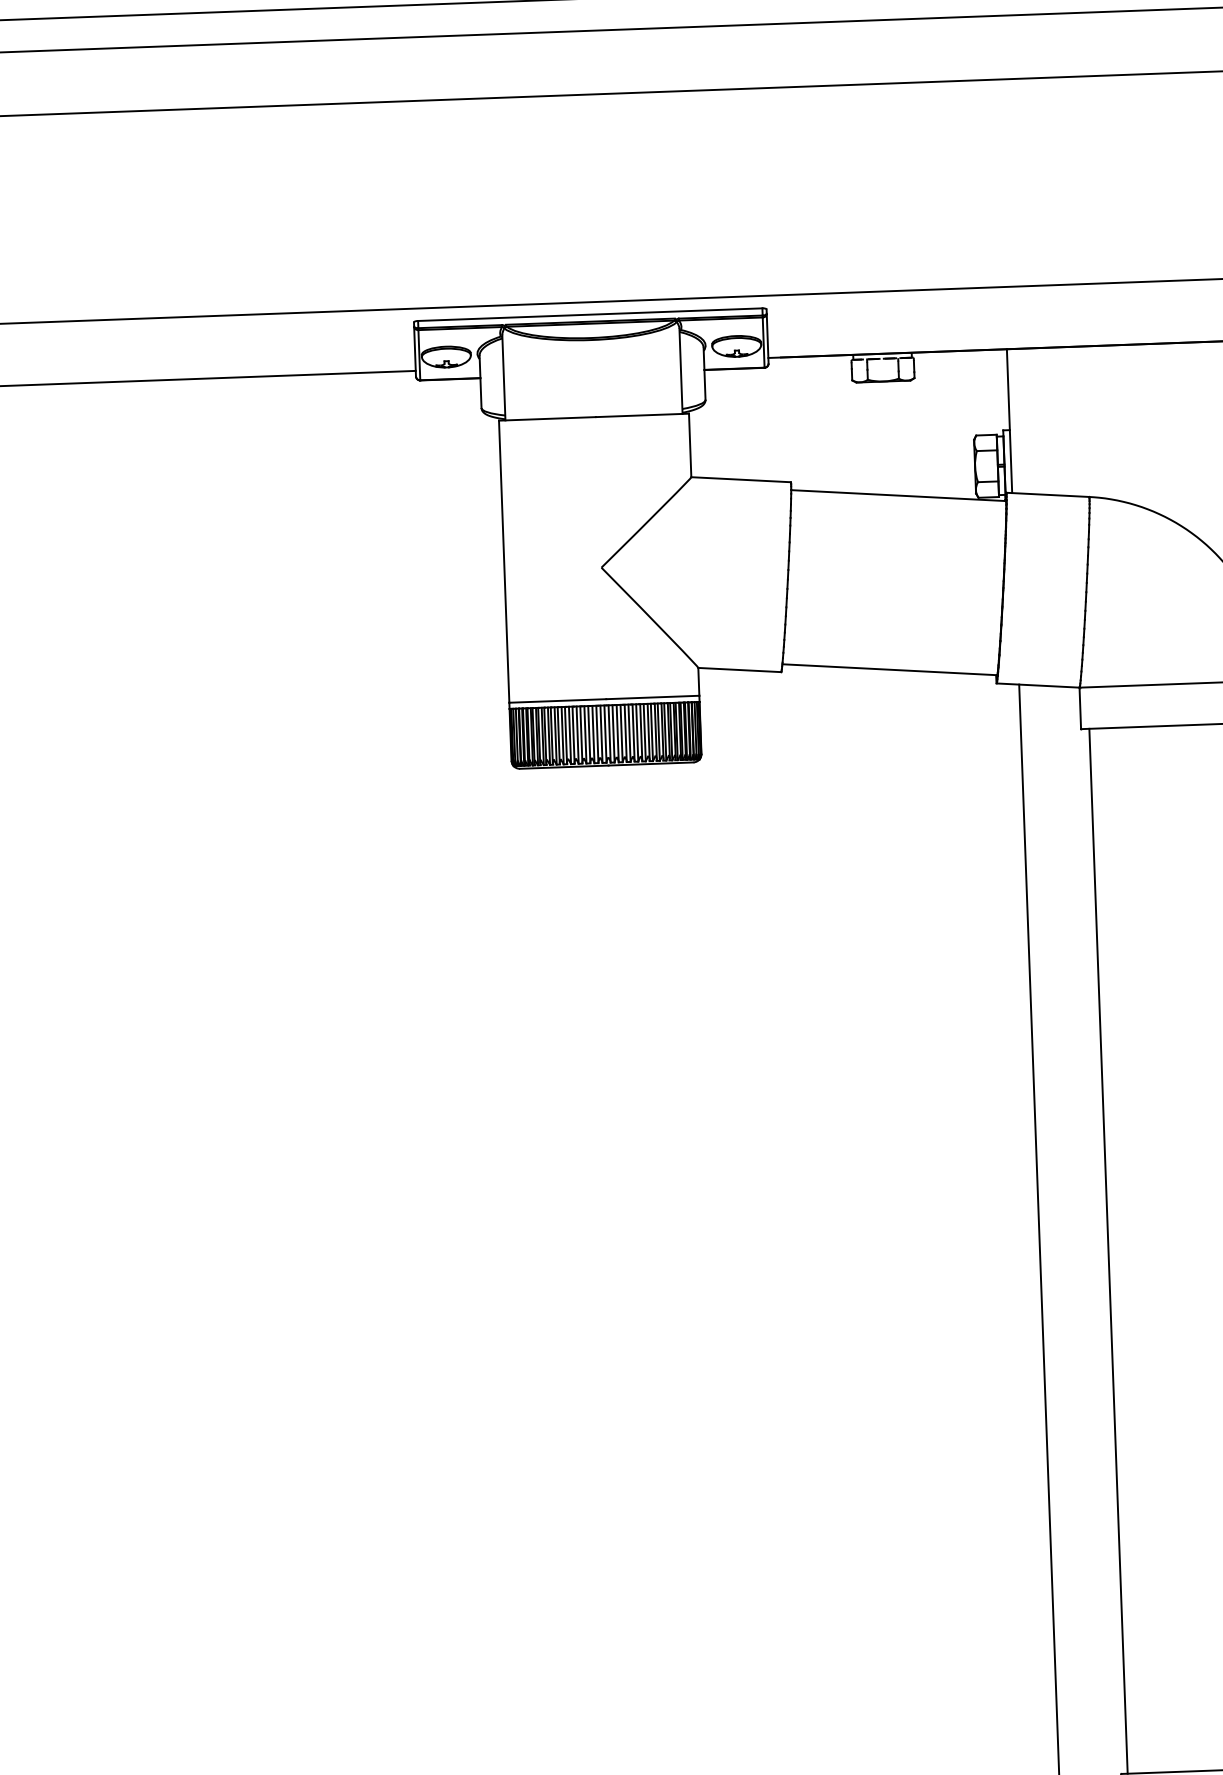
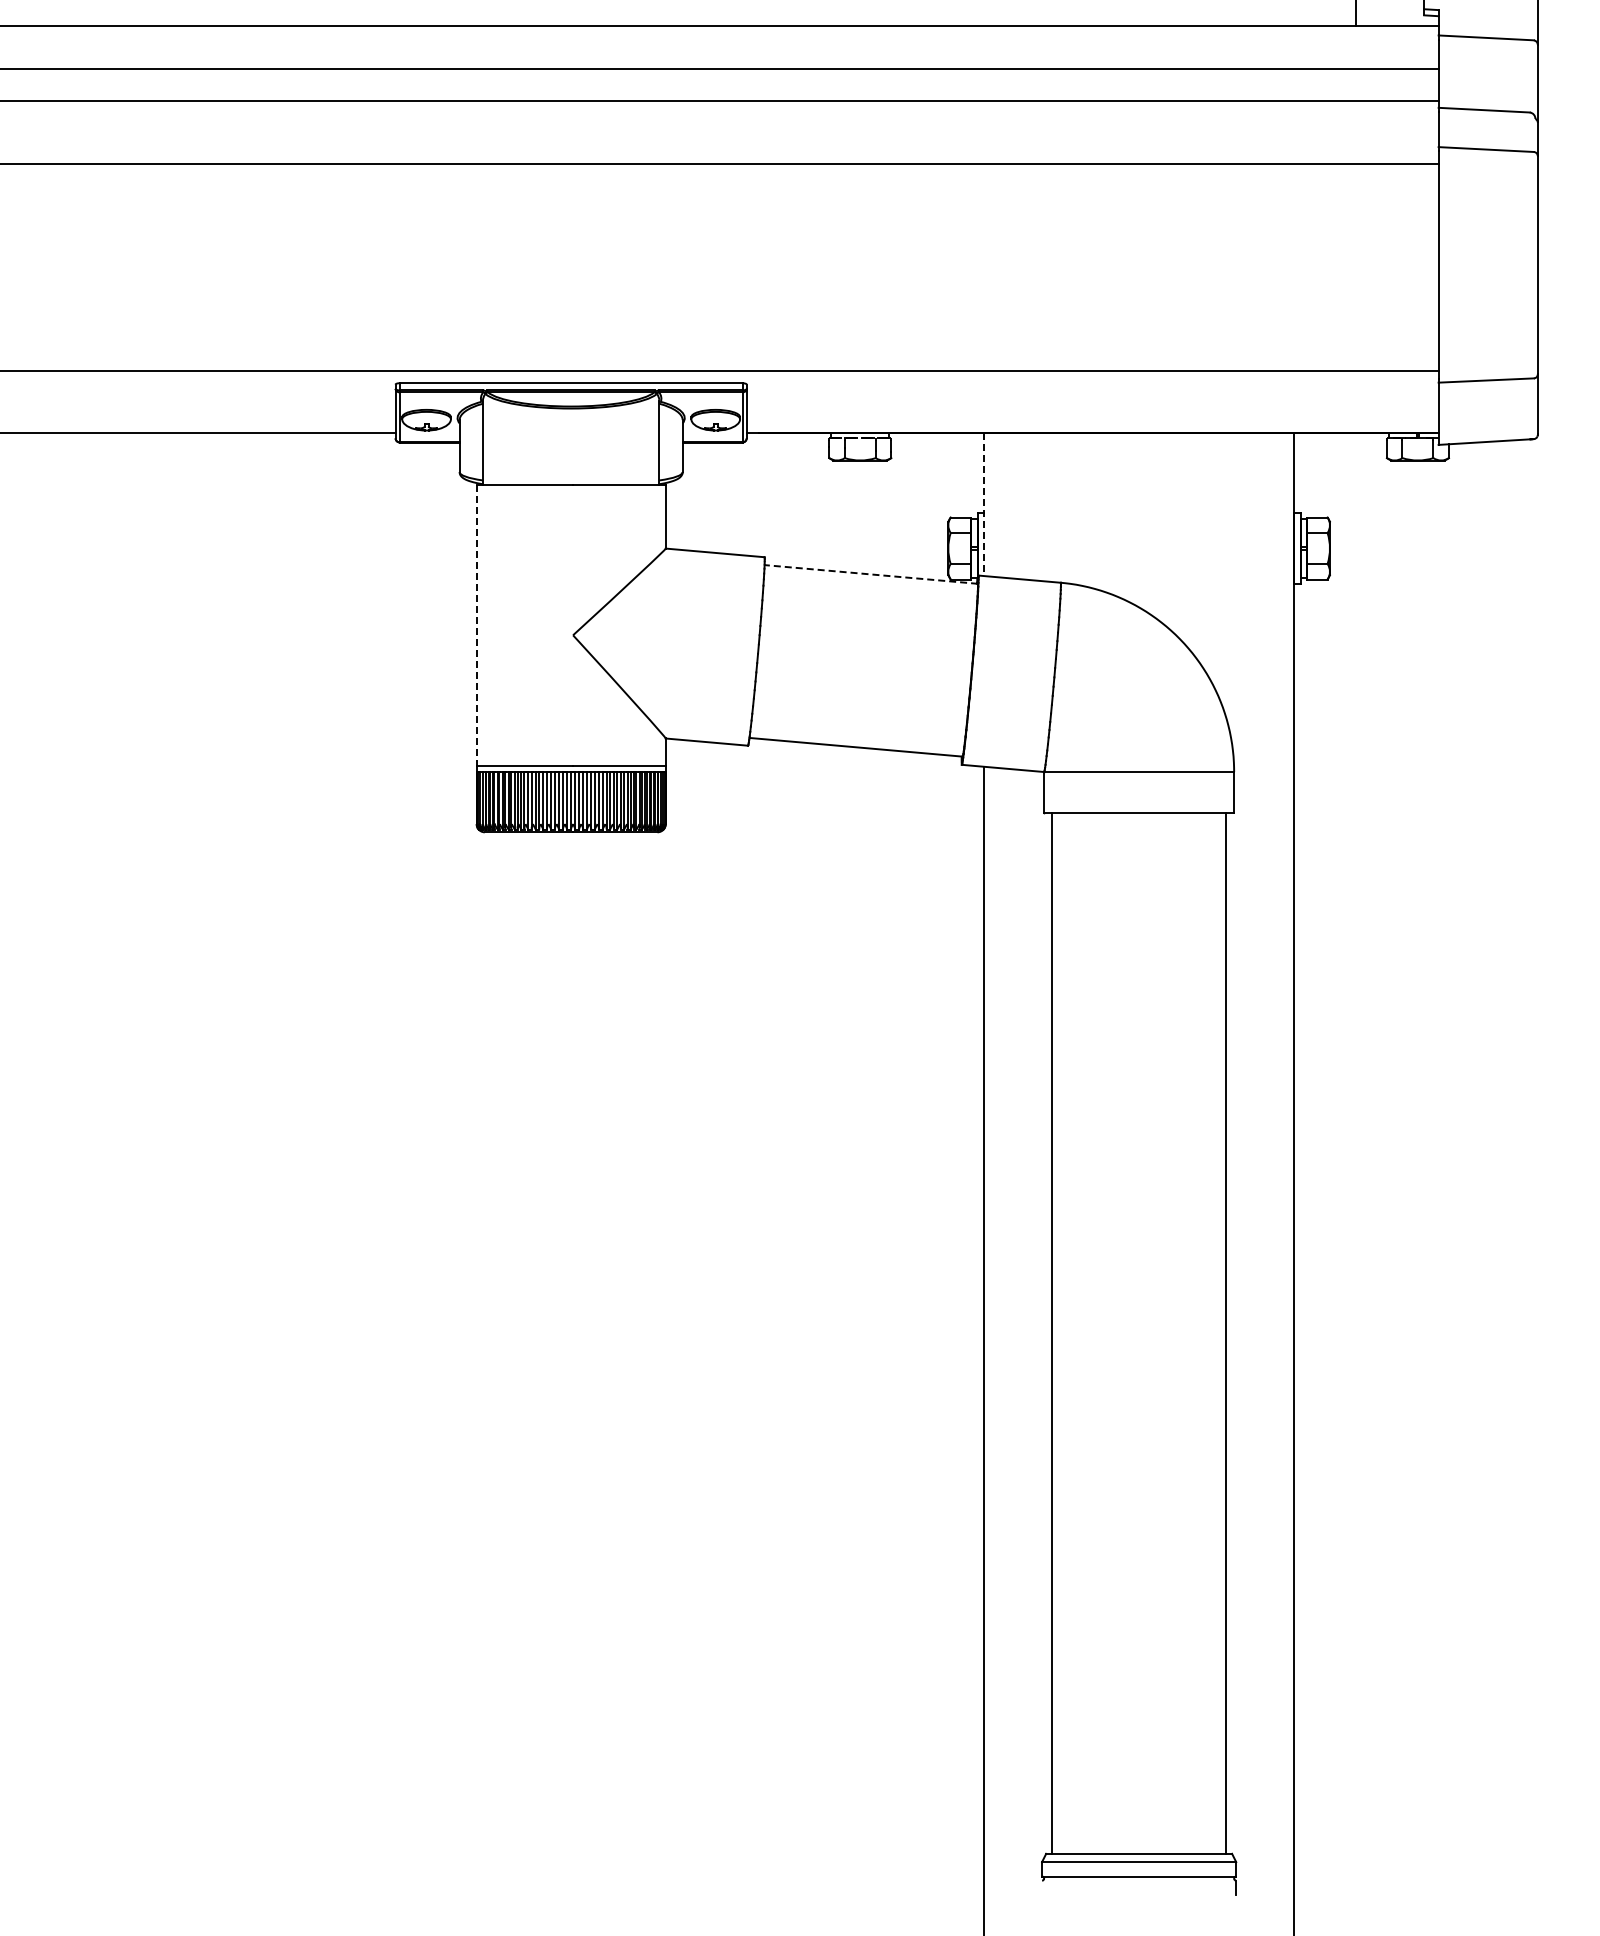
line: (1009, 421) -> (984, 504), solid -> dashed
line: (897, 495) -> (870, 574), solid -> dashed
line: (504, 562) -> (476, 626), solid -> dashed

